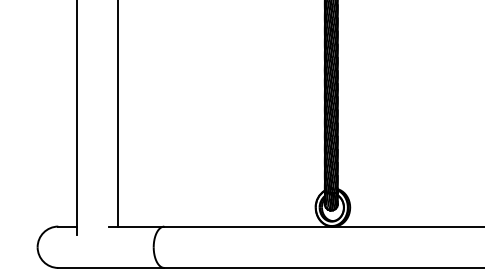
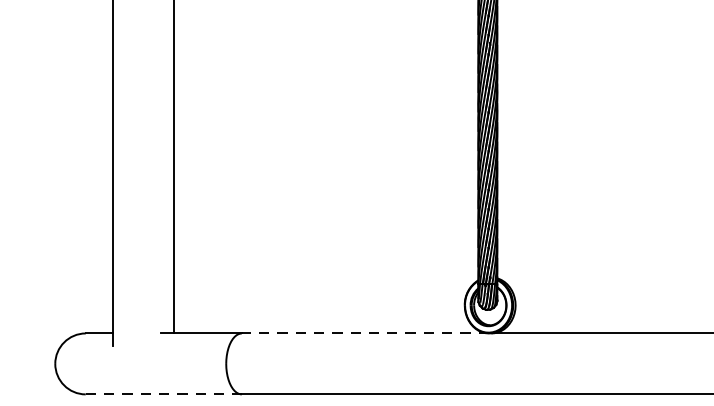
line: (248, 226) -> (365, 333), solid -> dashed
line: (111, 267) -> (164, 393), solid -> dashed

